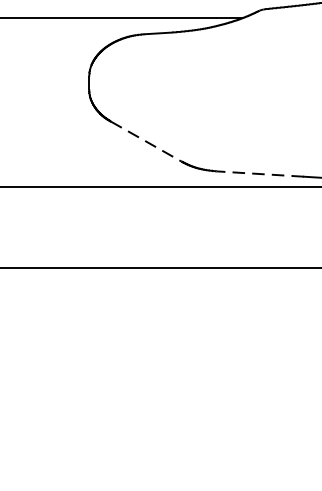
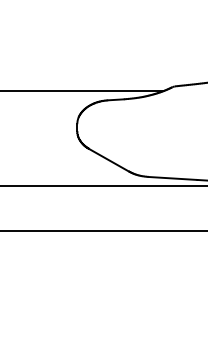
line: (146, 141) -> (109, 160), dashed -> solid
line: (259, 174) -> (172, 178), dashed -> solid

